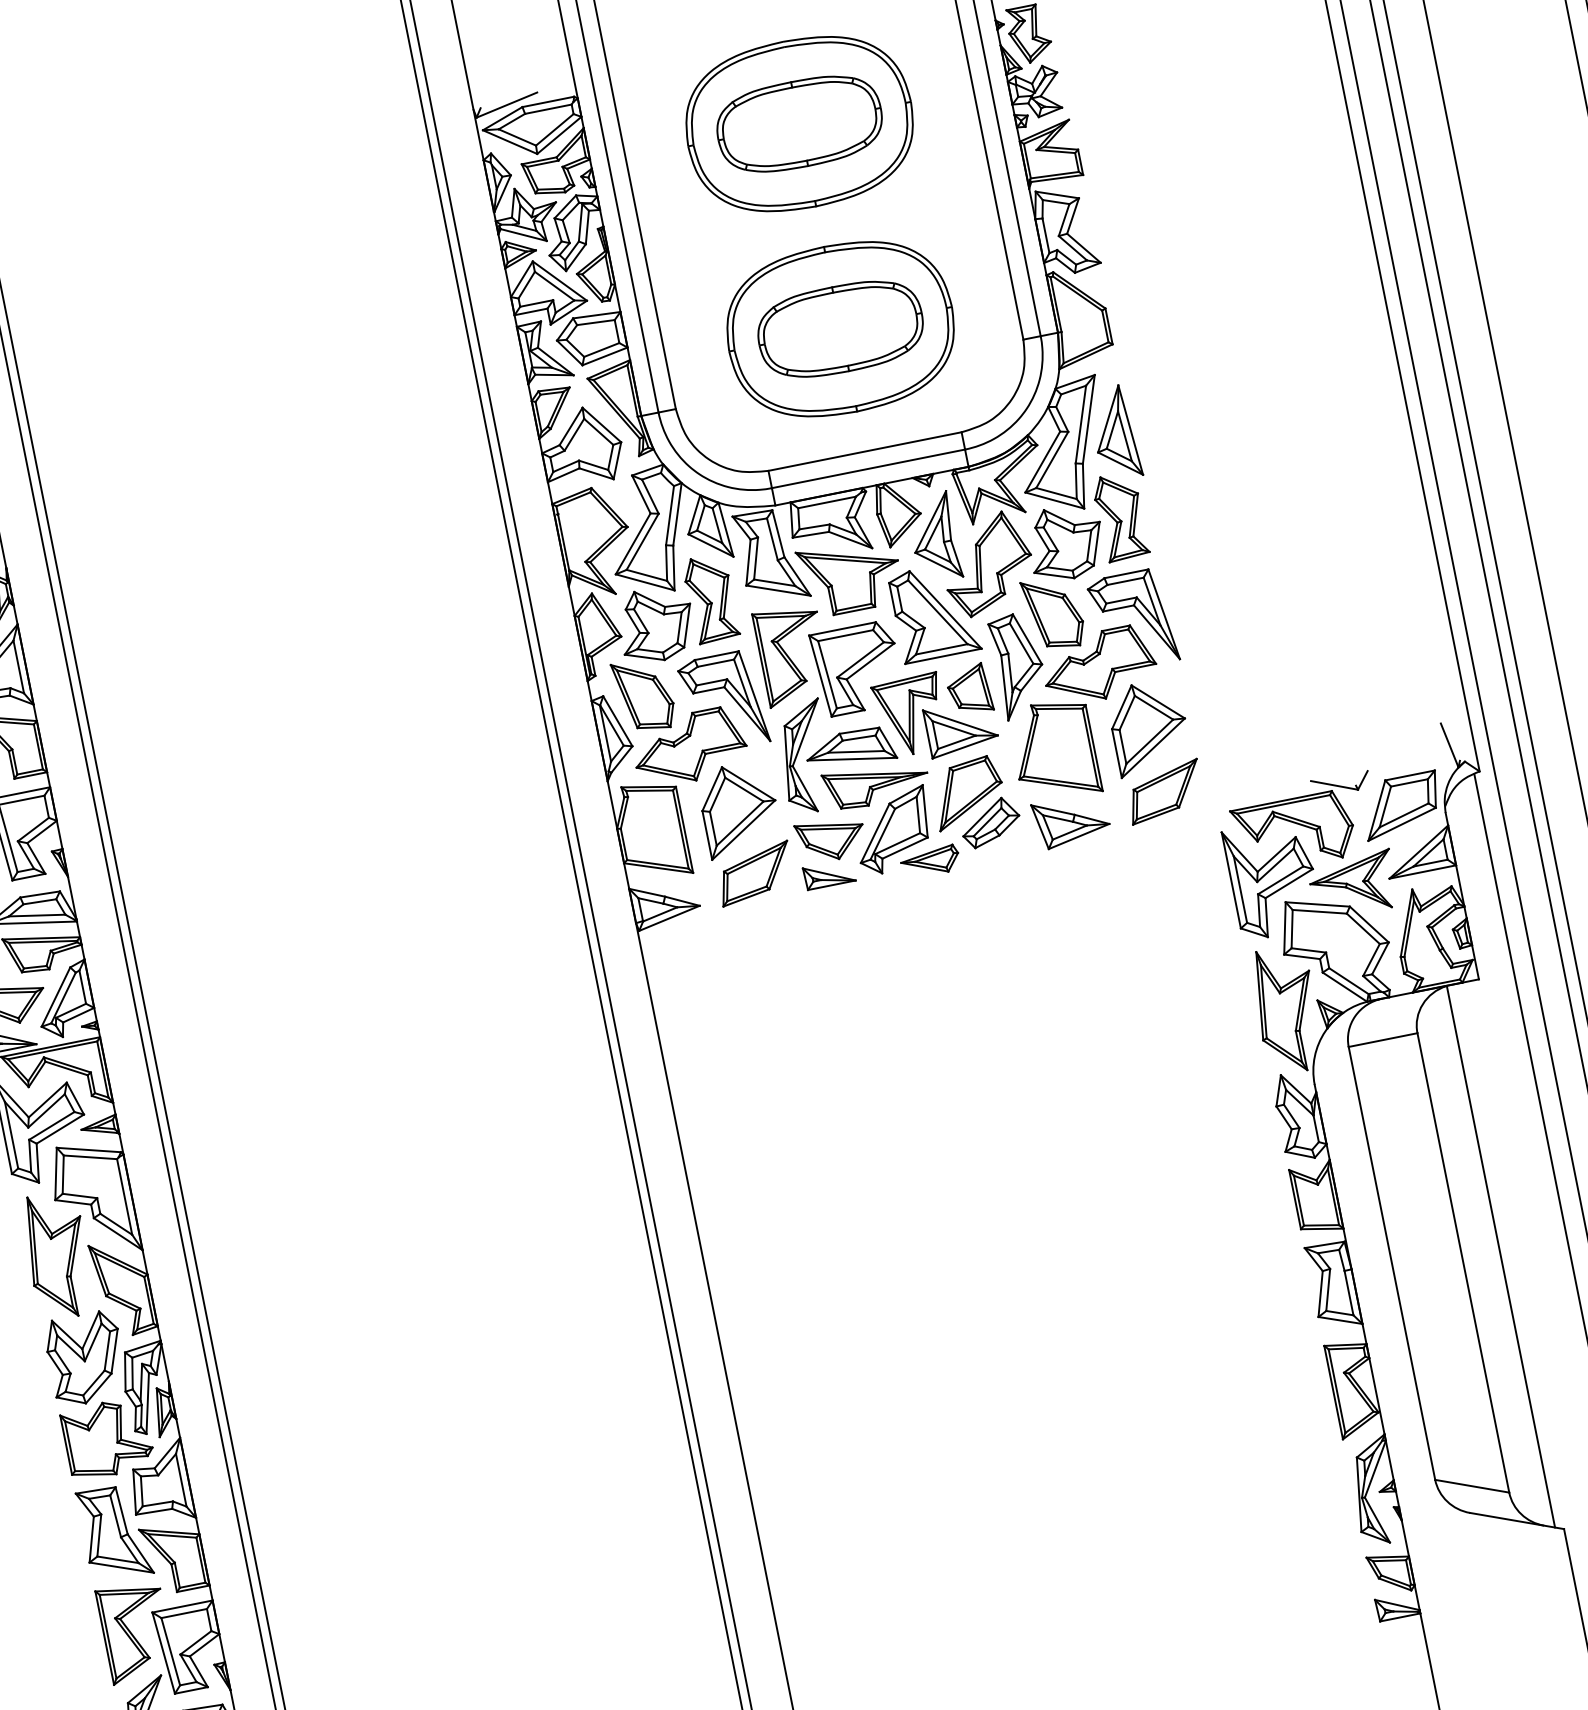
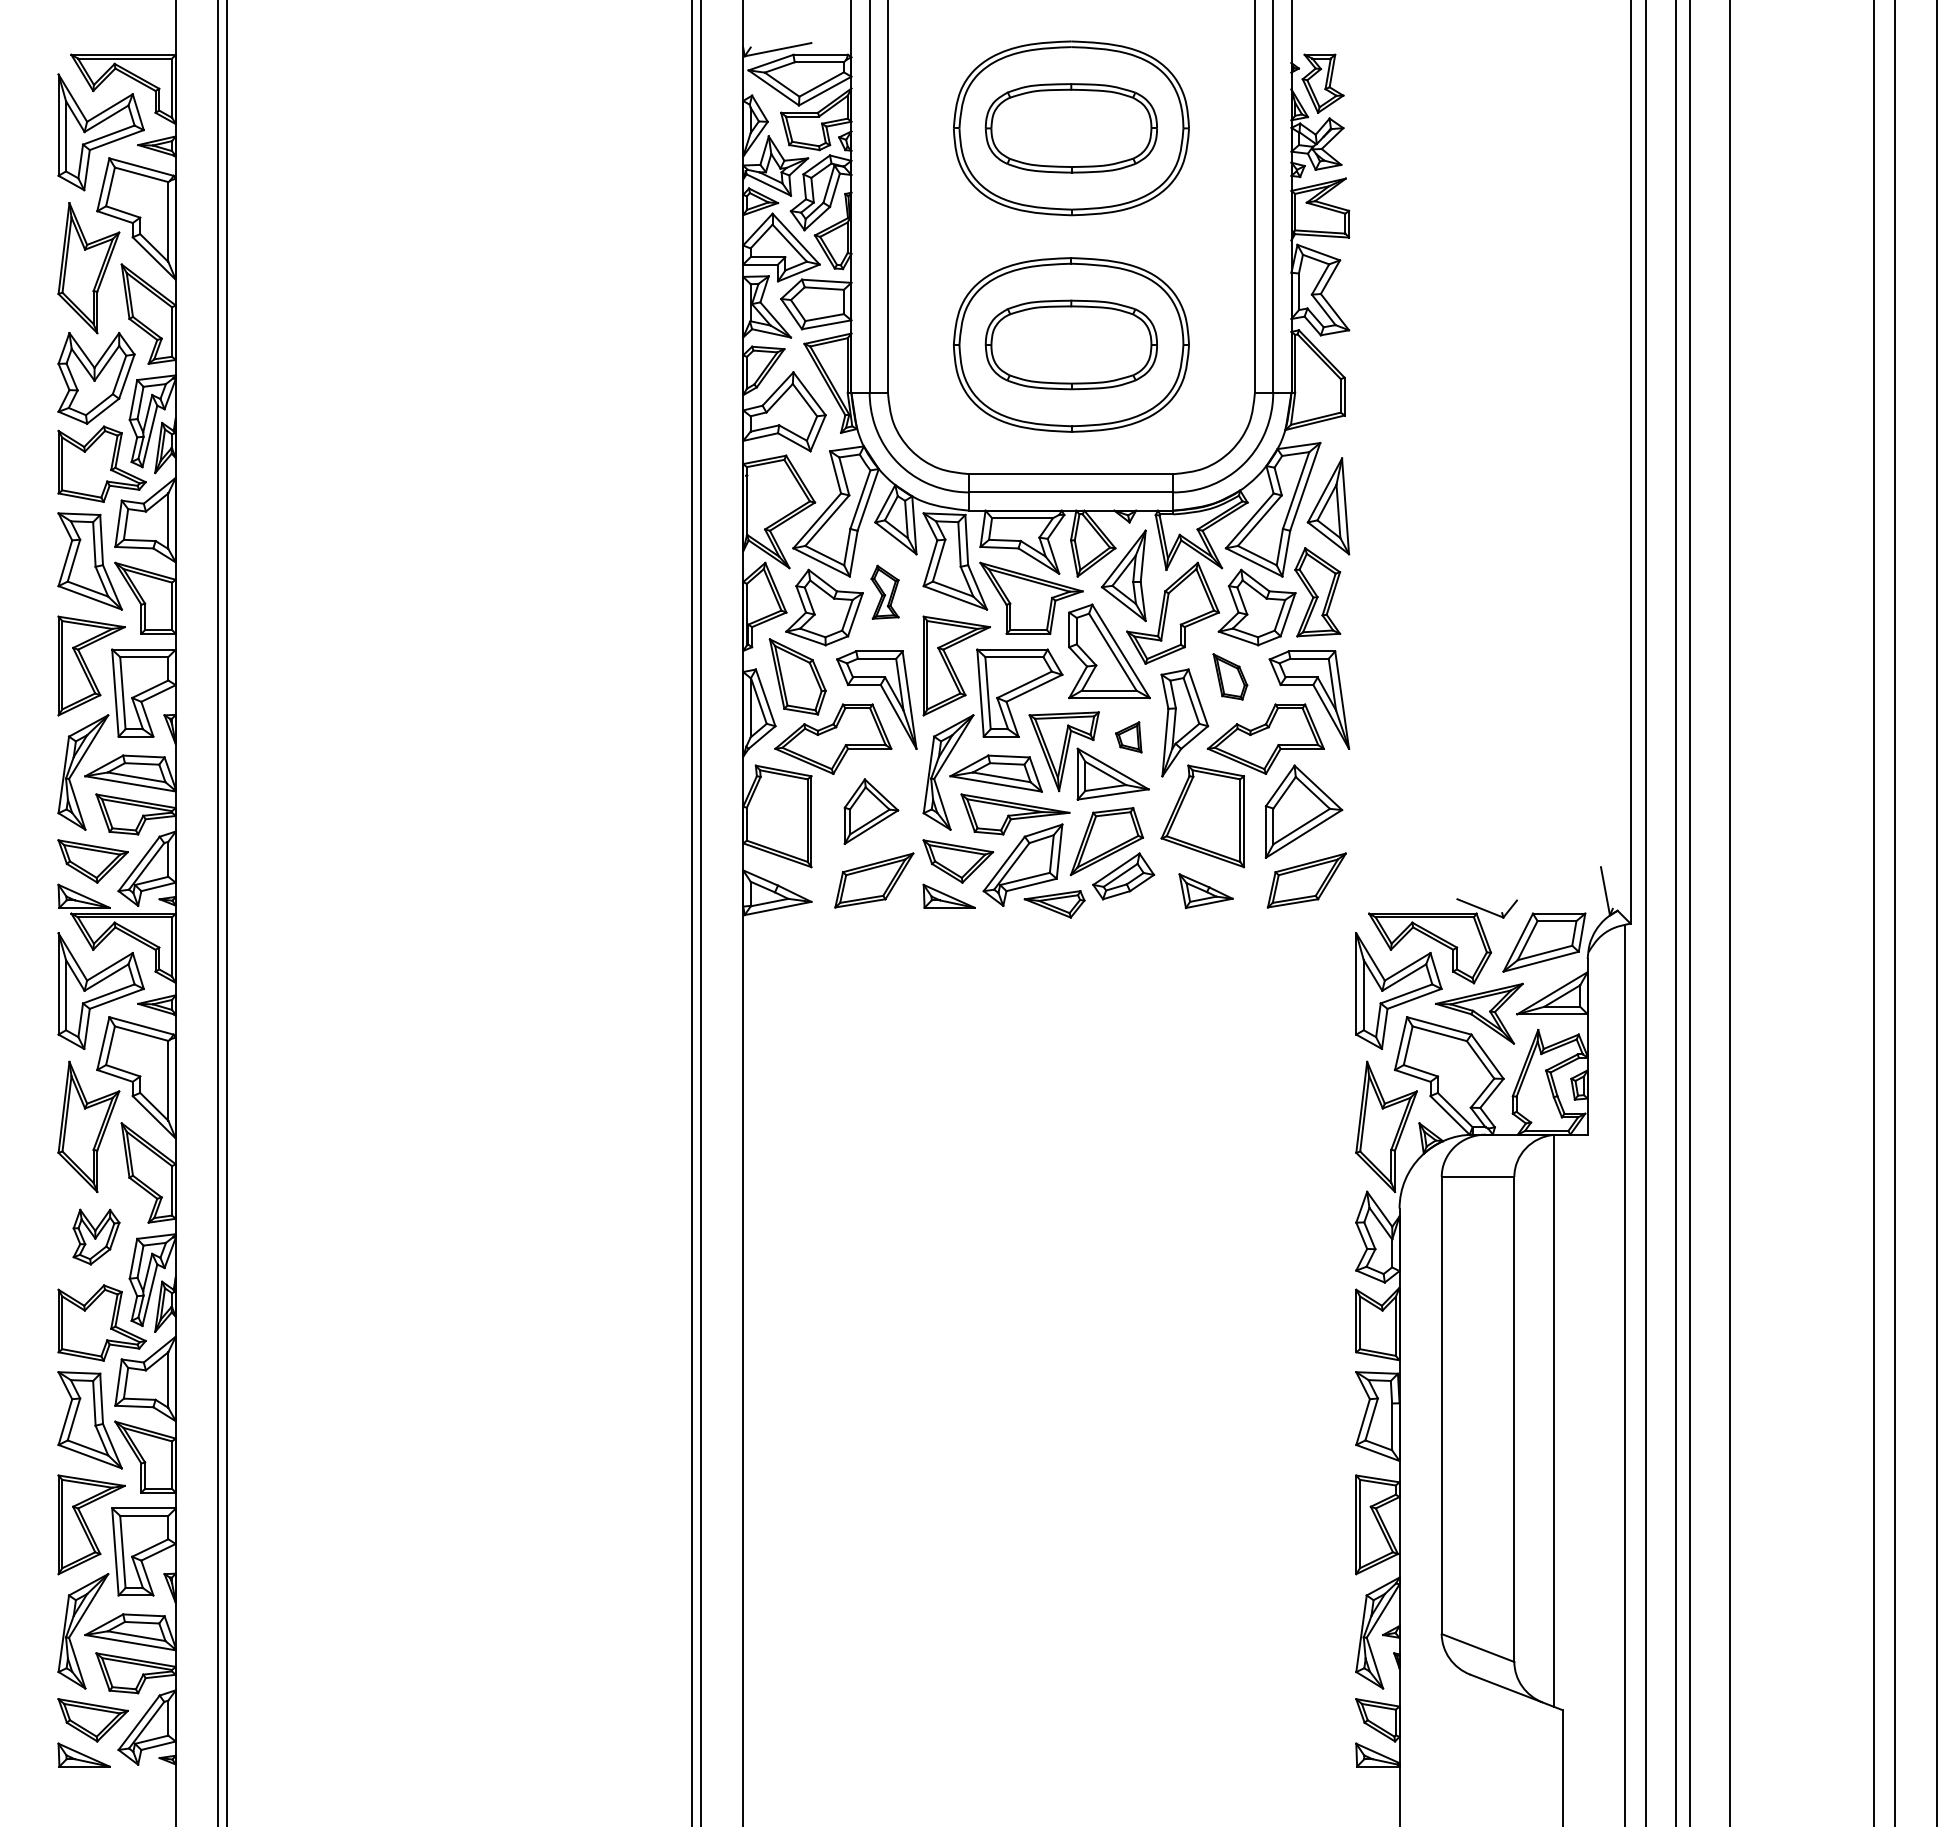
part: (710, 599) -> (884, 592), size x0.6
part: (1053, 613) -> (1230, 676), size x0.6
part: (968, 690) -> (1128, 737), size x0.6
part: (739, 808) -> (871, 811), size x0.7
part: (1070, 821) -> (1205, 891), size x0.7
part: (86, 1357) -> (96, 1236), size x0.6

